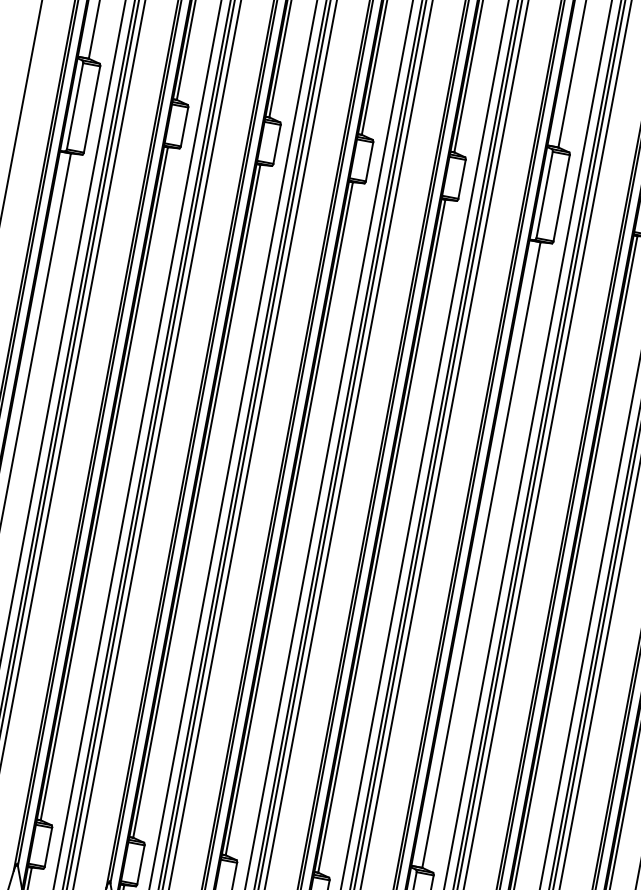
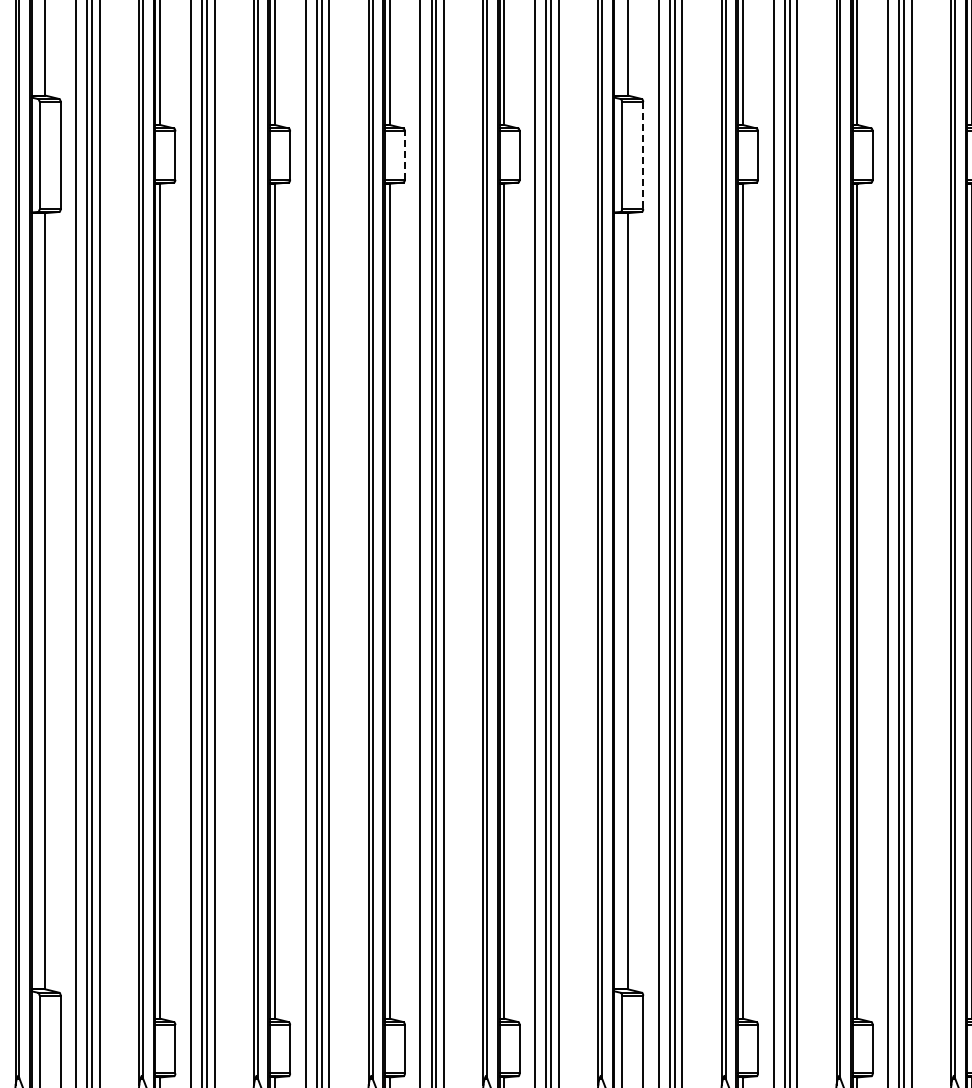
line: (369, 161) -> (404, 155), solid -> dashed
line: (561, 198) -> (643, 155), solid -> dashed

